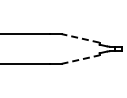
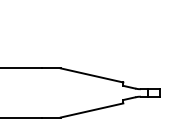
line: (80, 38) -> (92, 75), dashed -> solid
line: (81, 59) -> (93, 110), dashed -> solid

